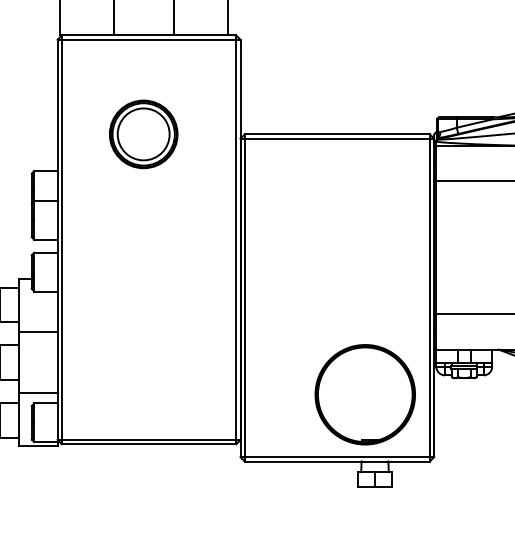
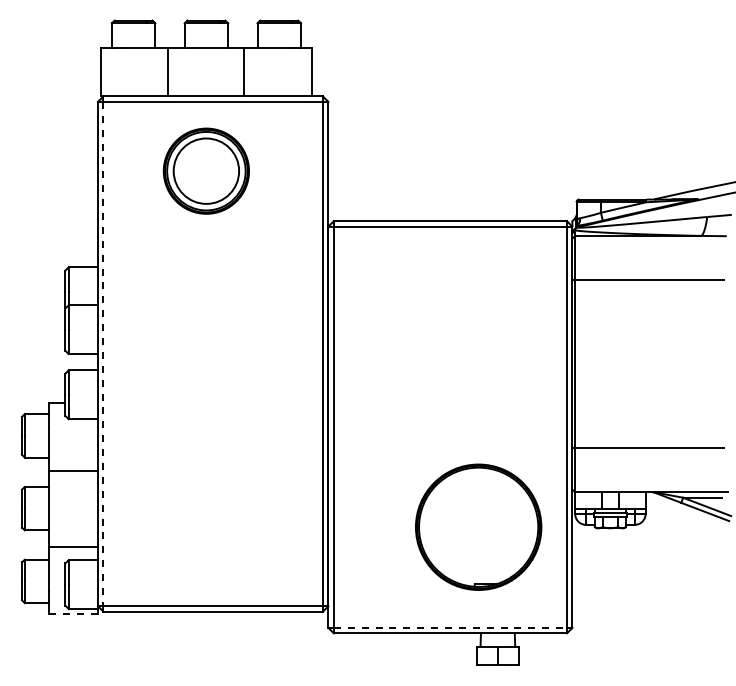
part: (142, 133) -> (205, 170), moved
line: (62, 240) -> (103, 354), solid -> dashed
part: (365, 394) -> (478, 526), moved
line: (38, 446) -> (73, 614), solid -> dashed
line: (337, 456) -> (450, 627), solid -> dashed

